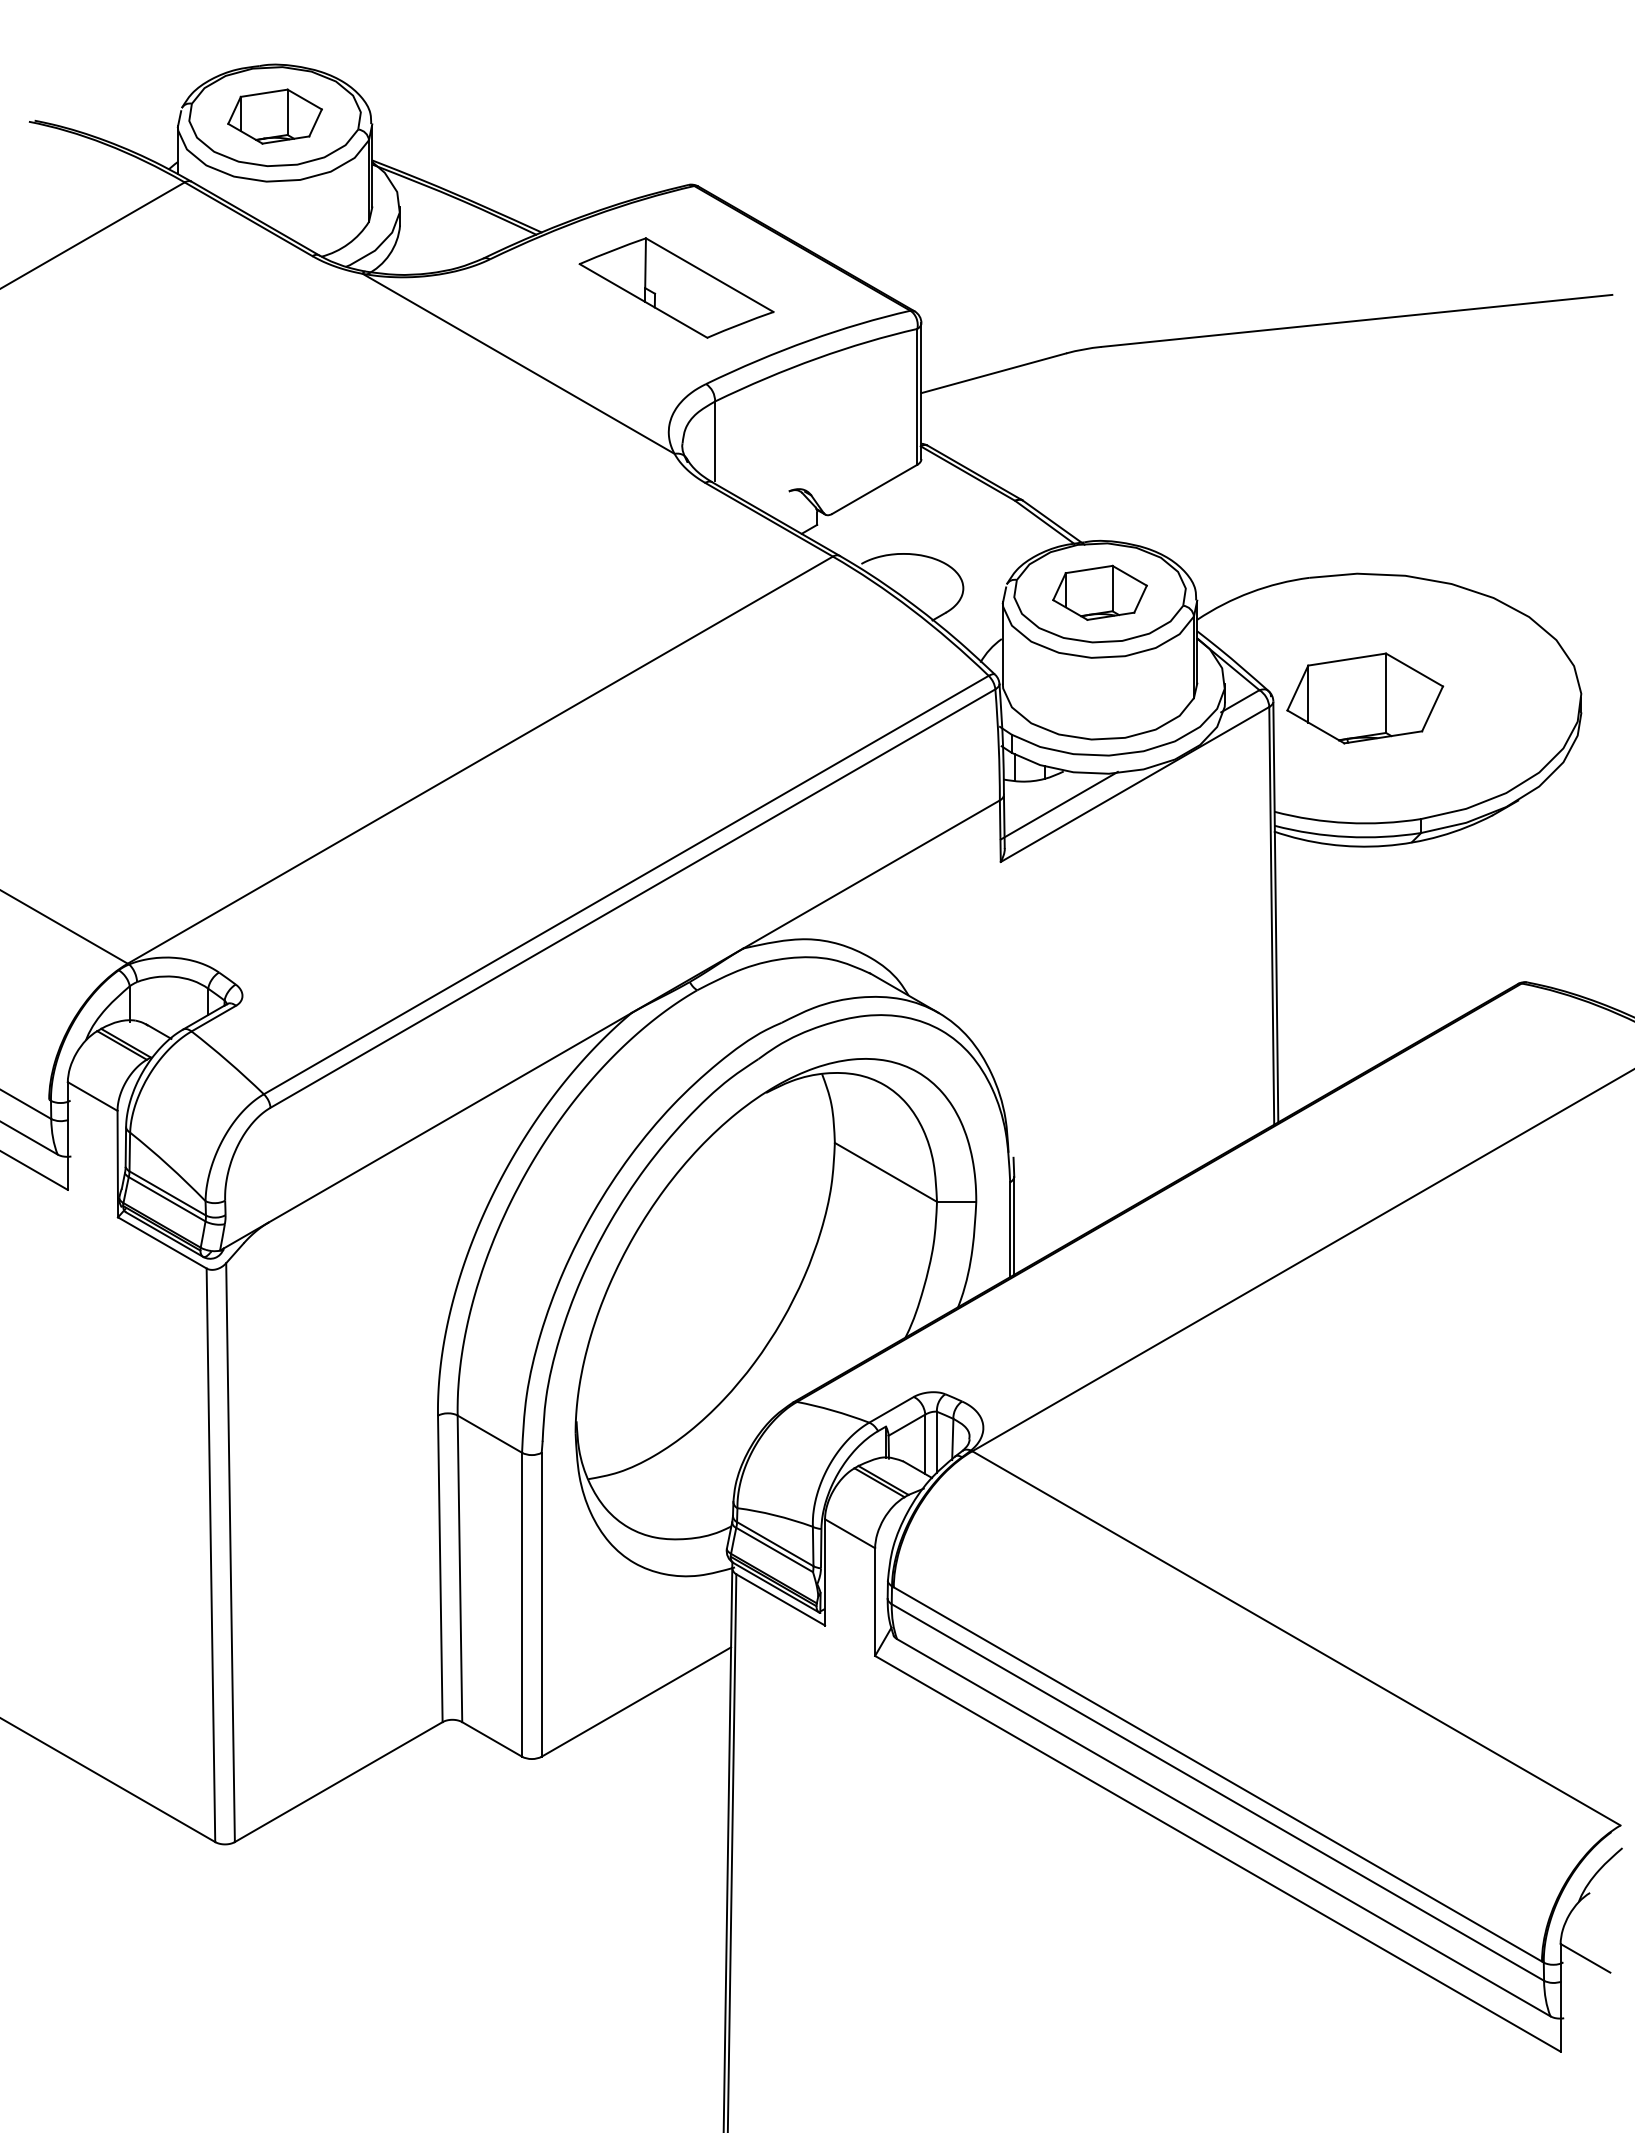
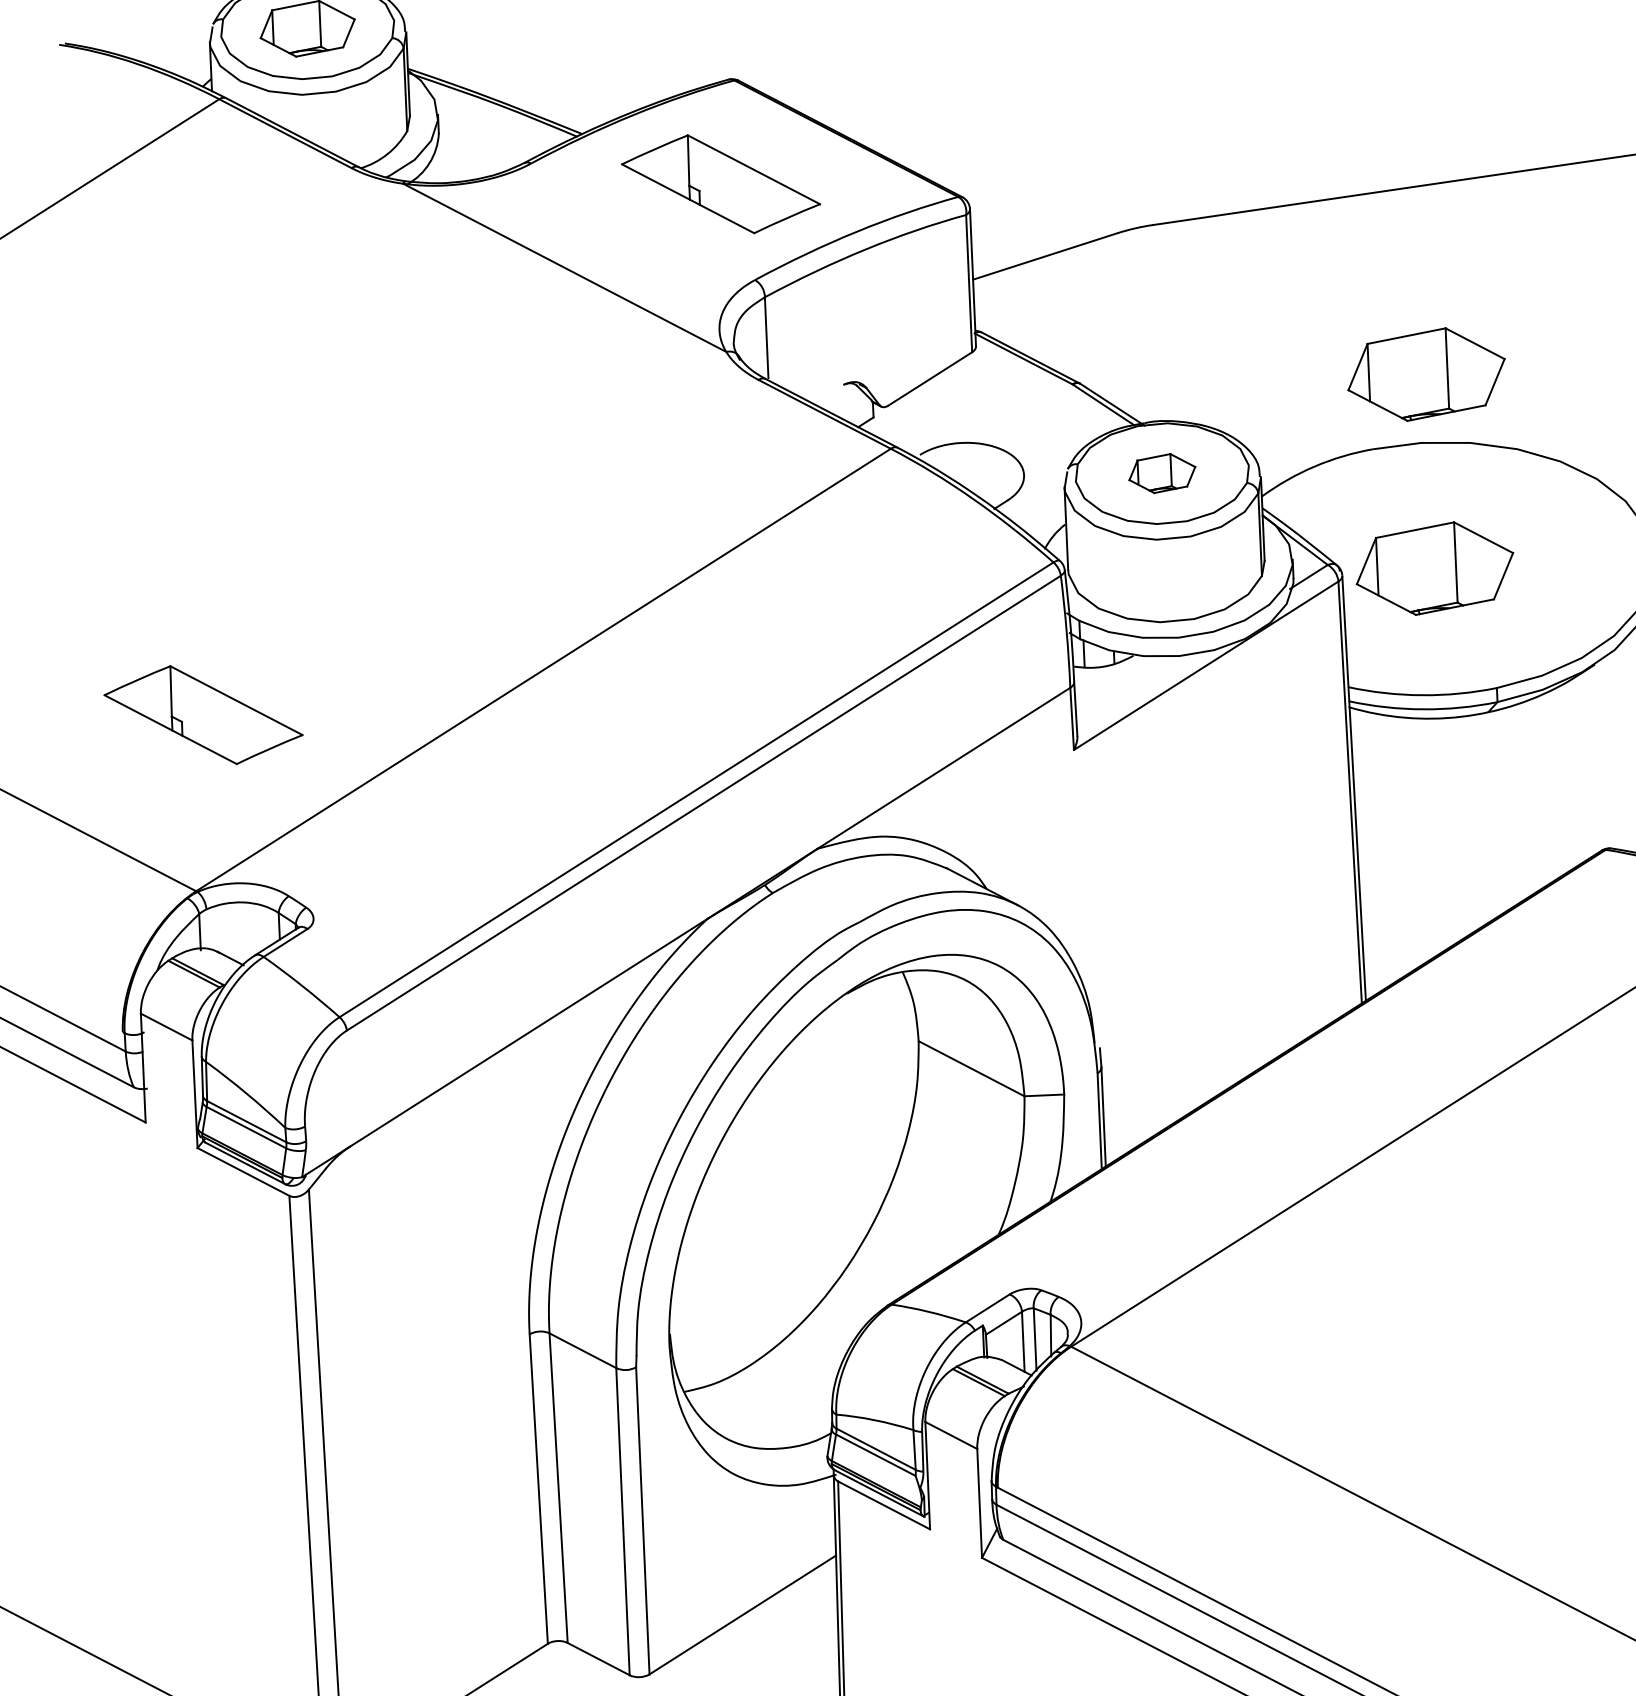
part: (1365, 506) -> (1426, 374), added
part: (1099, 592) -> (1161, 473), size x0.7
part: (142, 789) -> (203, 714), added
line: (1058, 805) -> (1129, 690), removed

